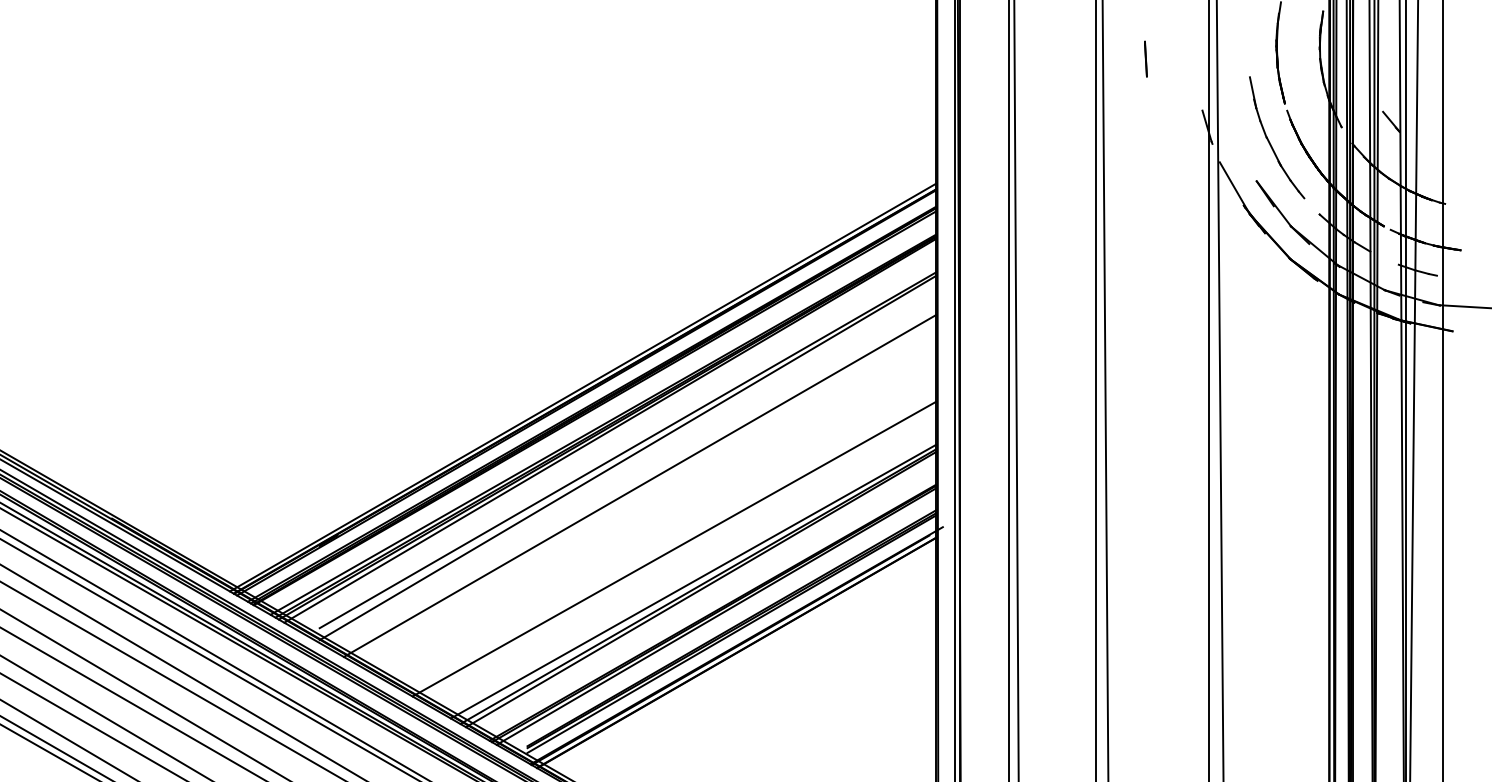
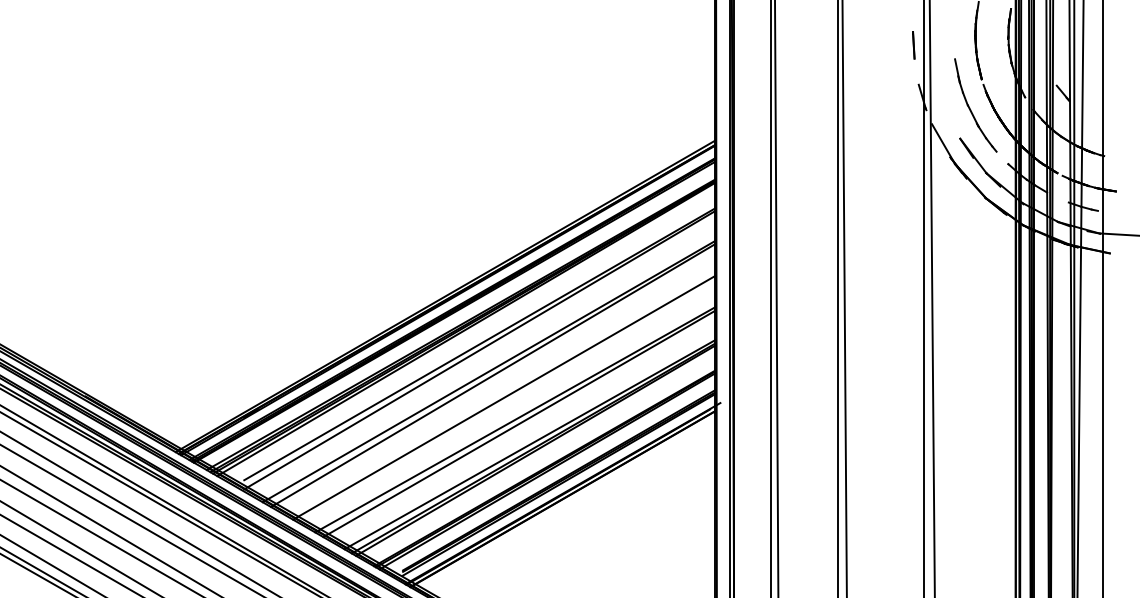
line: (1145, 58) -> (913, 44), moved
line: (645, 491) -> (493, 375), added
line: (659, 519) -> (503, 397), added
line: (679, 554) -> (519, 423), added

